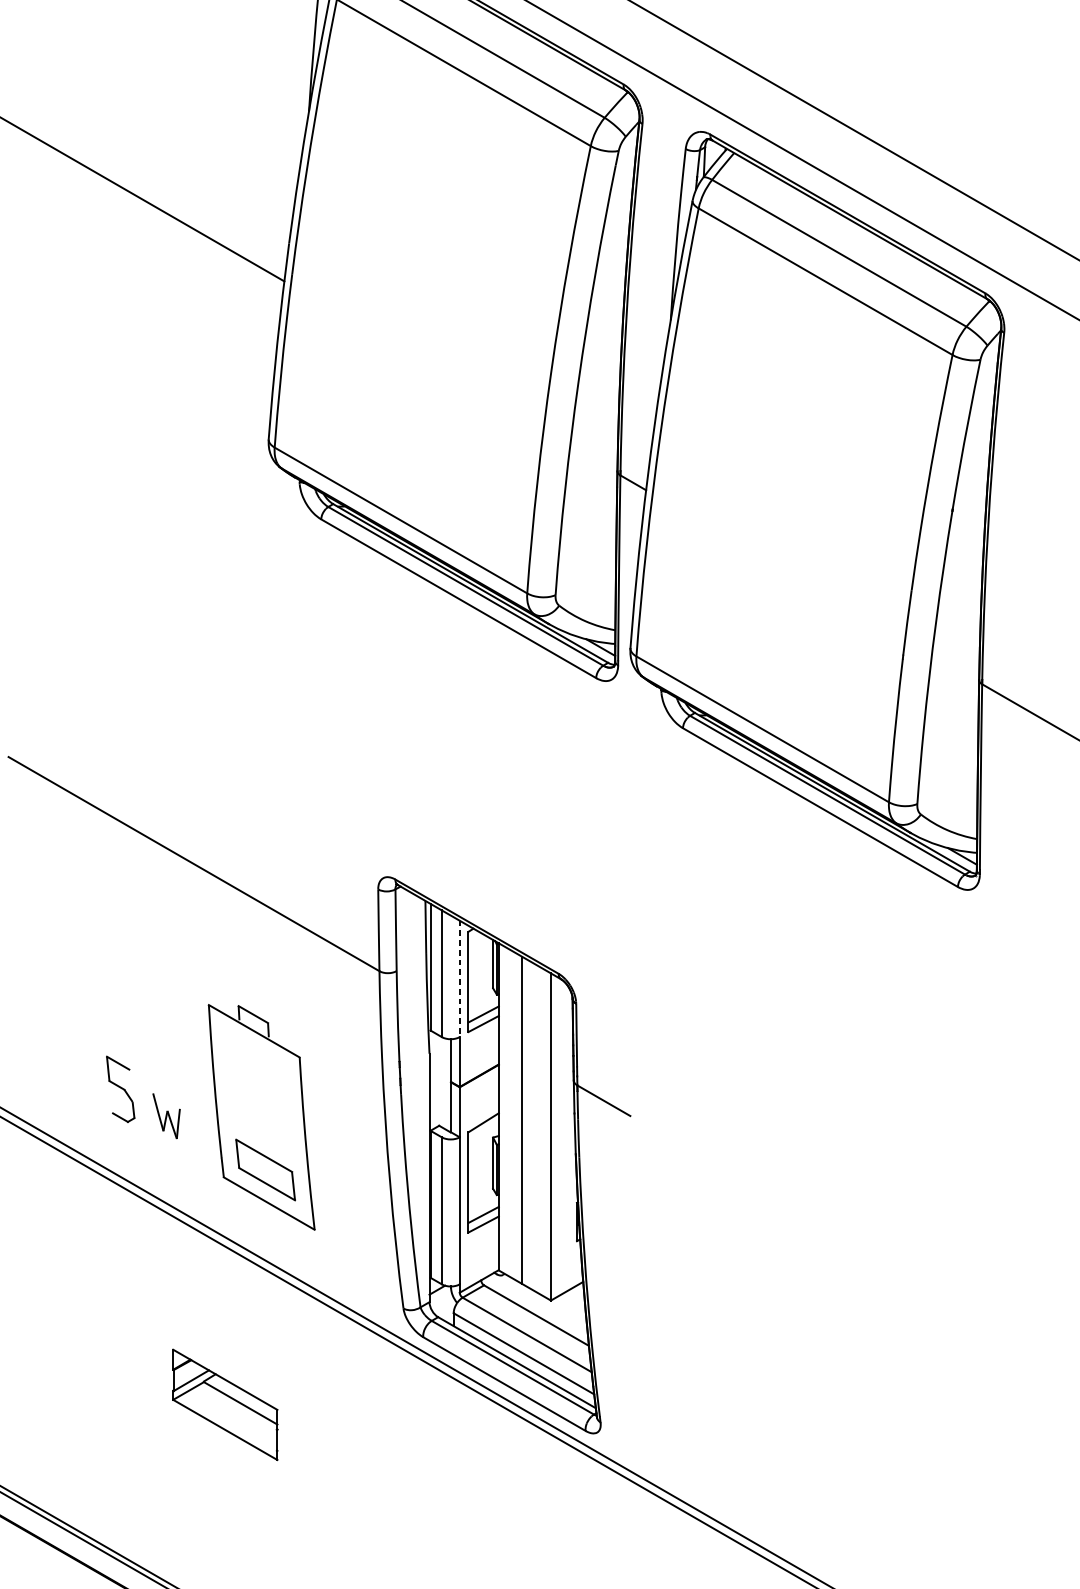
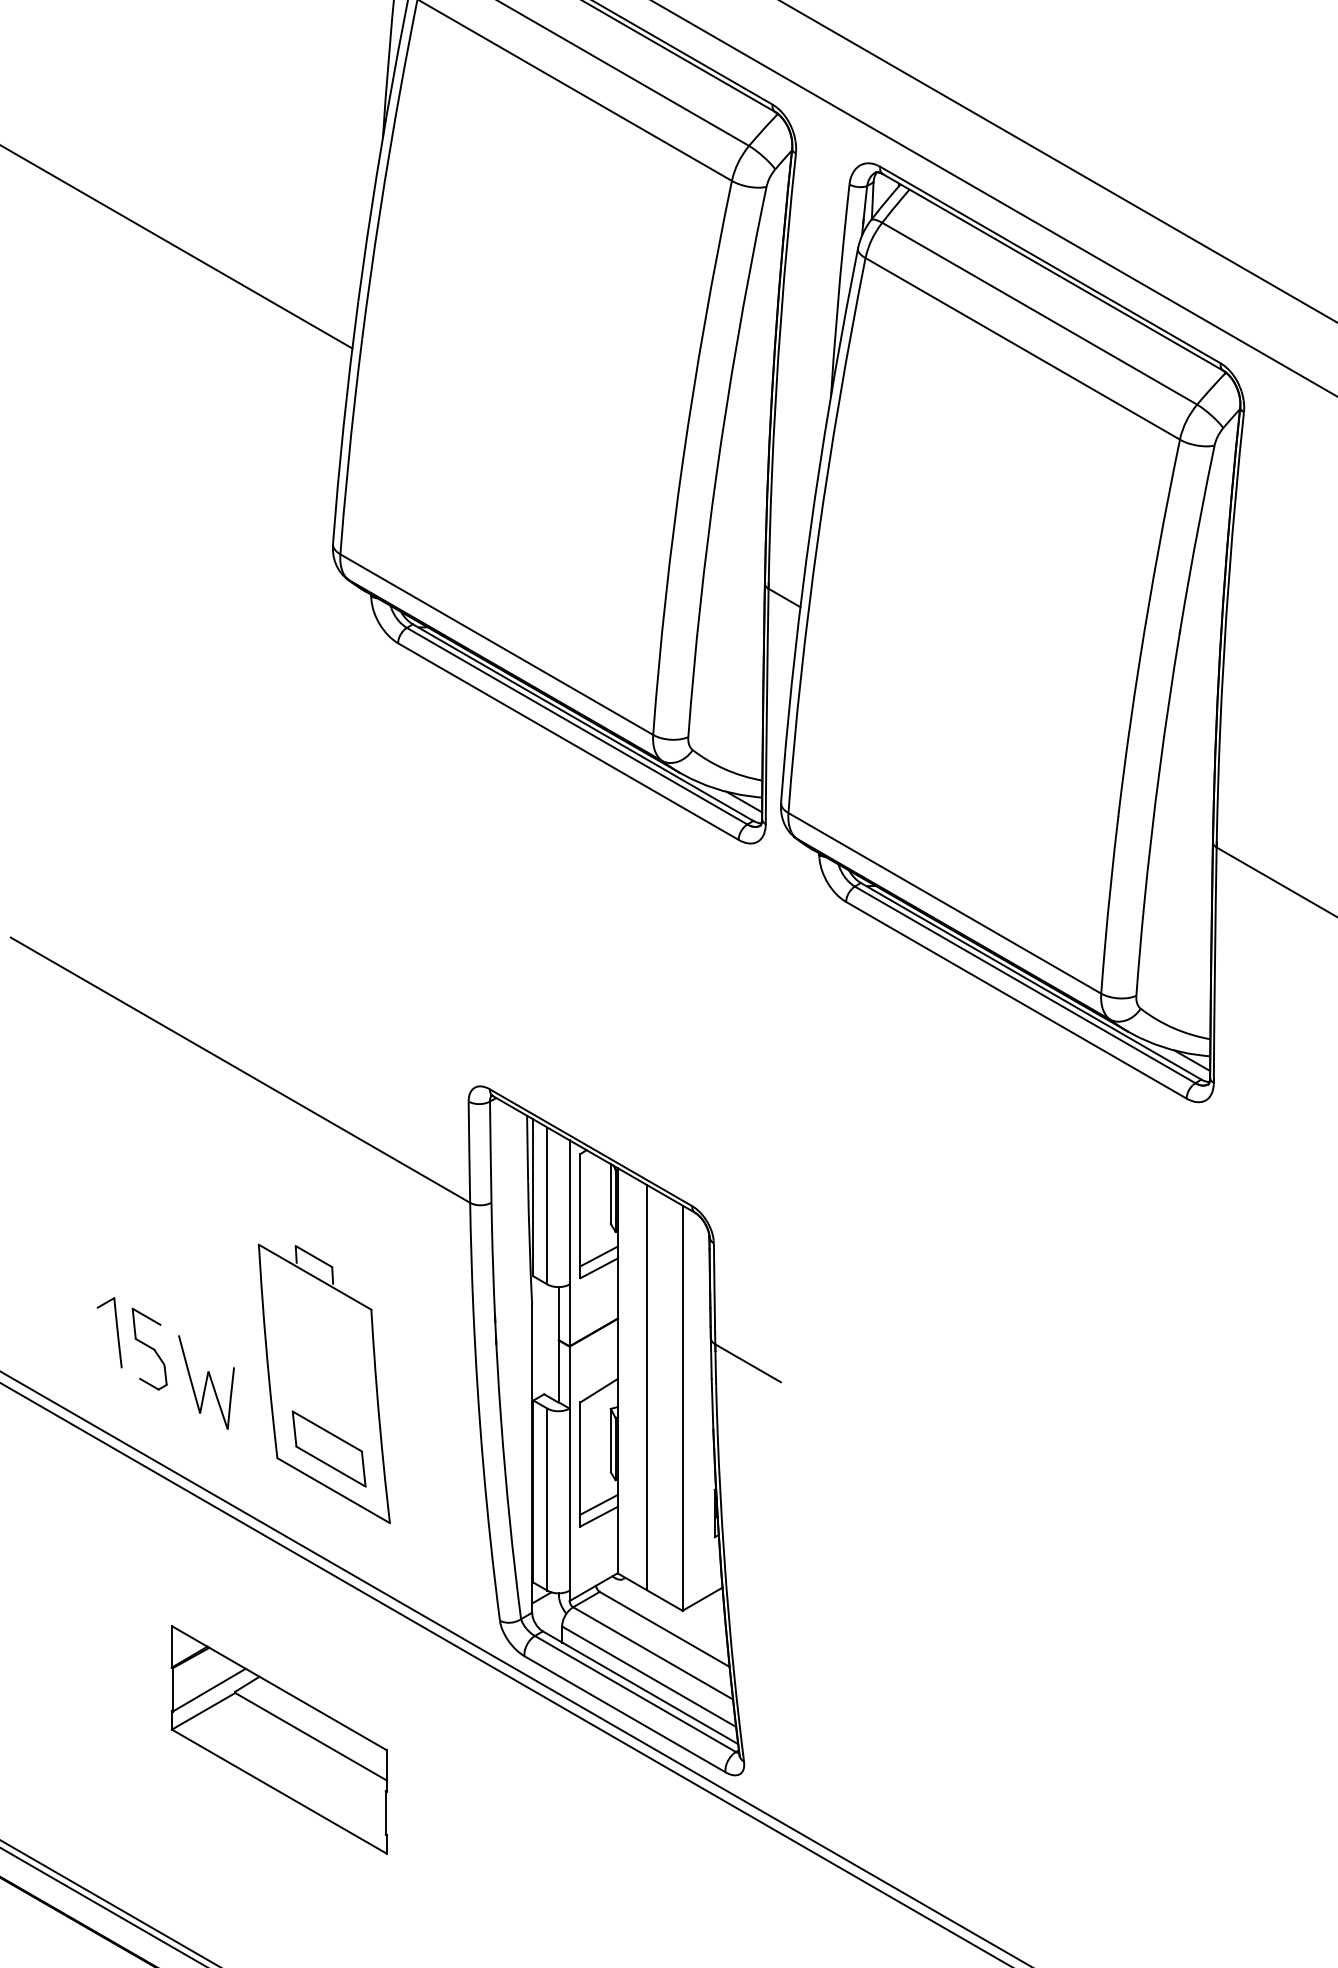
line: (459, 978) -> (569, 1212), dashed -> solid
part: (93, 1075) -> (116, 1332), added
part: (166, 1116) -> (206, 1382), size x1.67
part: (224, 1404) -> (278, 1739), size x1.67

